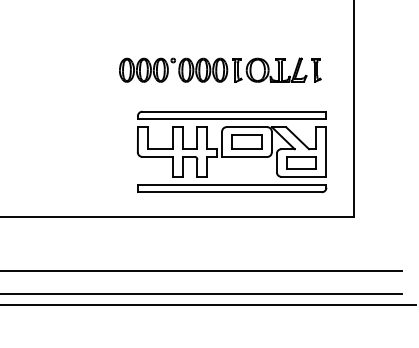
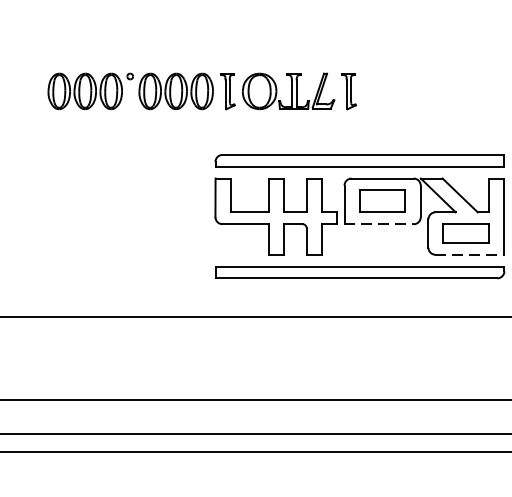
part: (220, 69) -> (202, 90), moved
line: (244, 156) -> (378, 223), solid -> dashed
line: (303, 176) -> (469, 254), solid -> dashed

